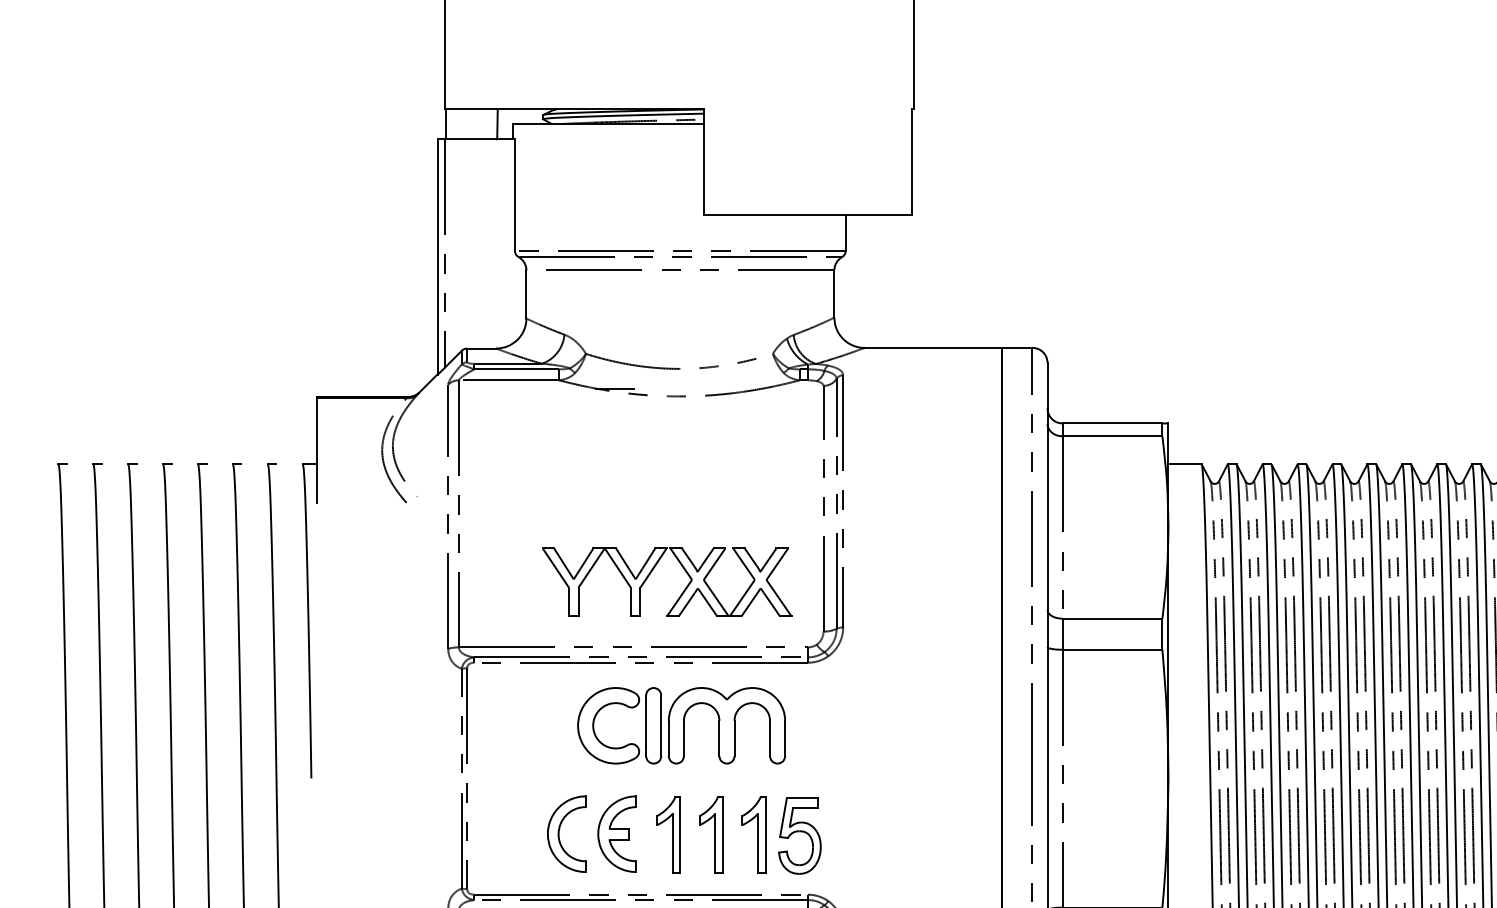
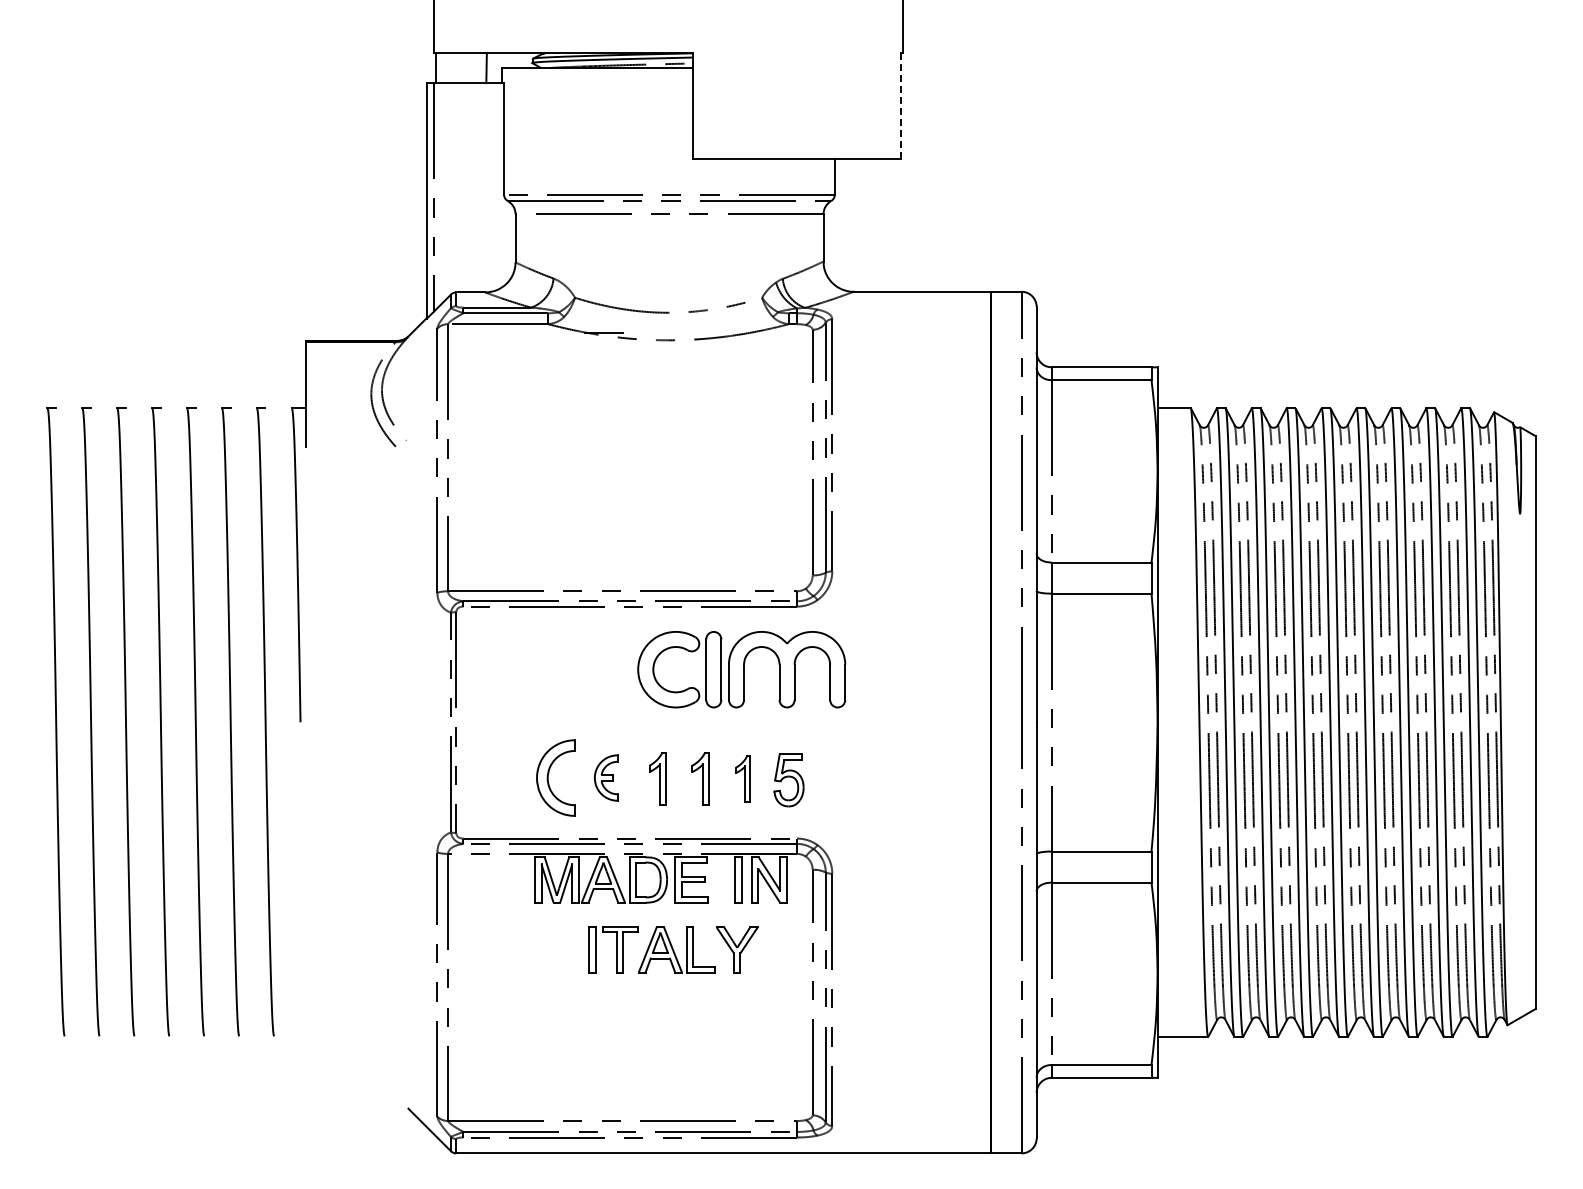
line: (912, 161) -> (901, 105), solid -> dashed
part: (653, 570) -> (642, 514), removed
part: (681, 725) -> (741, 669), moved
part: (616, 833) -> (605, 777), size x0.6
part: (668, 834) -> (657, 778), size x0.7
part: (711, 834) -> (700, 778), size x0.7
part: (753, 834) -> (742, 778), size x0.6
part: (799, 835) -> (788, 779), size x0.7

